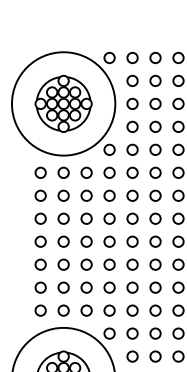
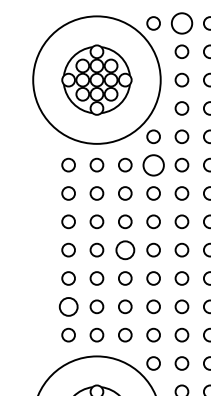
circle: (132, 57) -> (181, 22), size x1.6
circle: (109, 172) -> (153, 164), size x1.6
circle: (86, 241) -> (125, 249), size x1.4
circle: (40, 287) -> (68, 306), size x1.4

